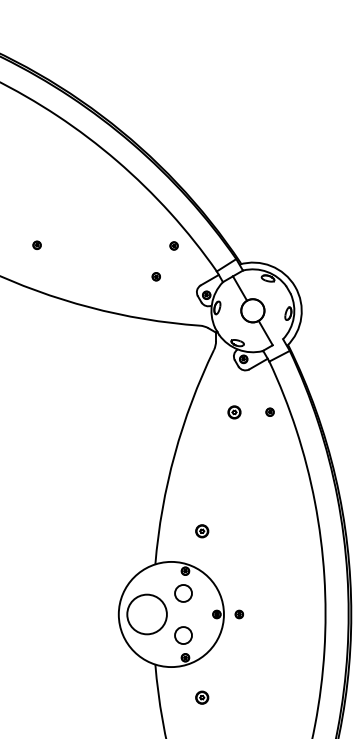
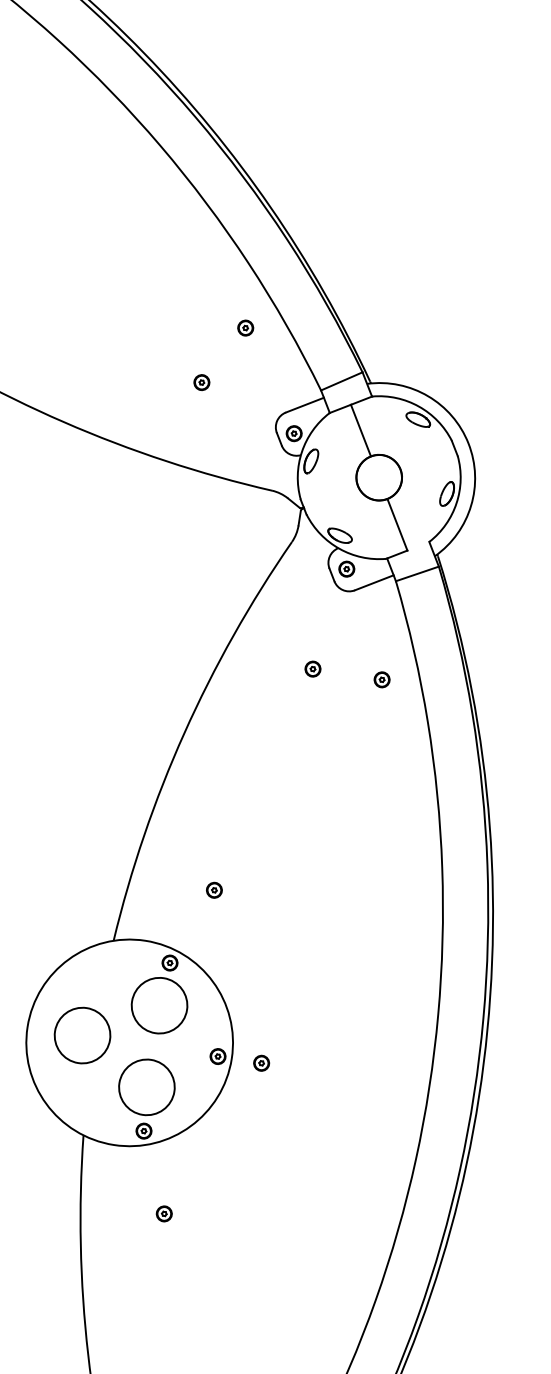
part: (234, 411) -> (313, 667), size x0.62
part: (201, 530) -> (213, 888), size x0.62
circle: (183, 593) -> (159, 1005), size x1.67
circle: (146, 614) -> (81, 1035), size x0.71
circle: (183, 635) -> (146, 1087), size x1.67
part: (201, 697) -> (163, 1213), size x0.62

